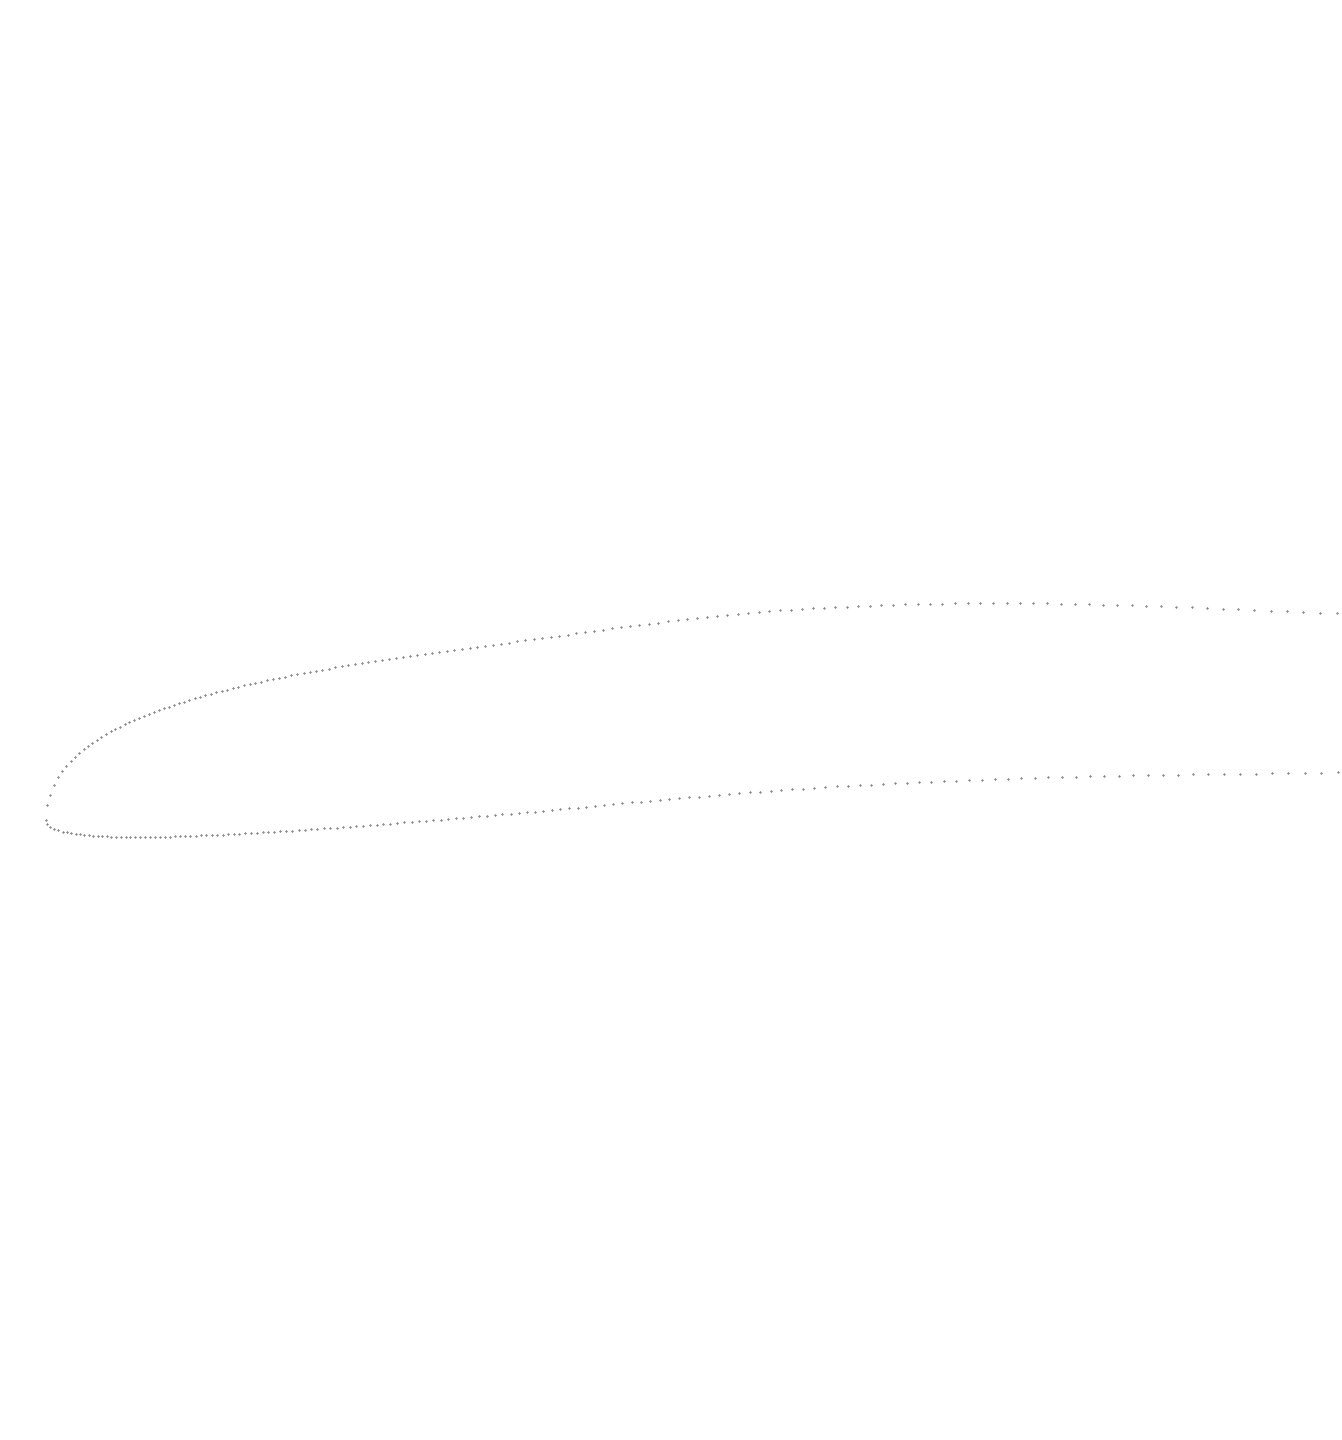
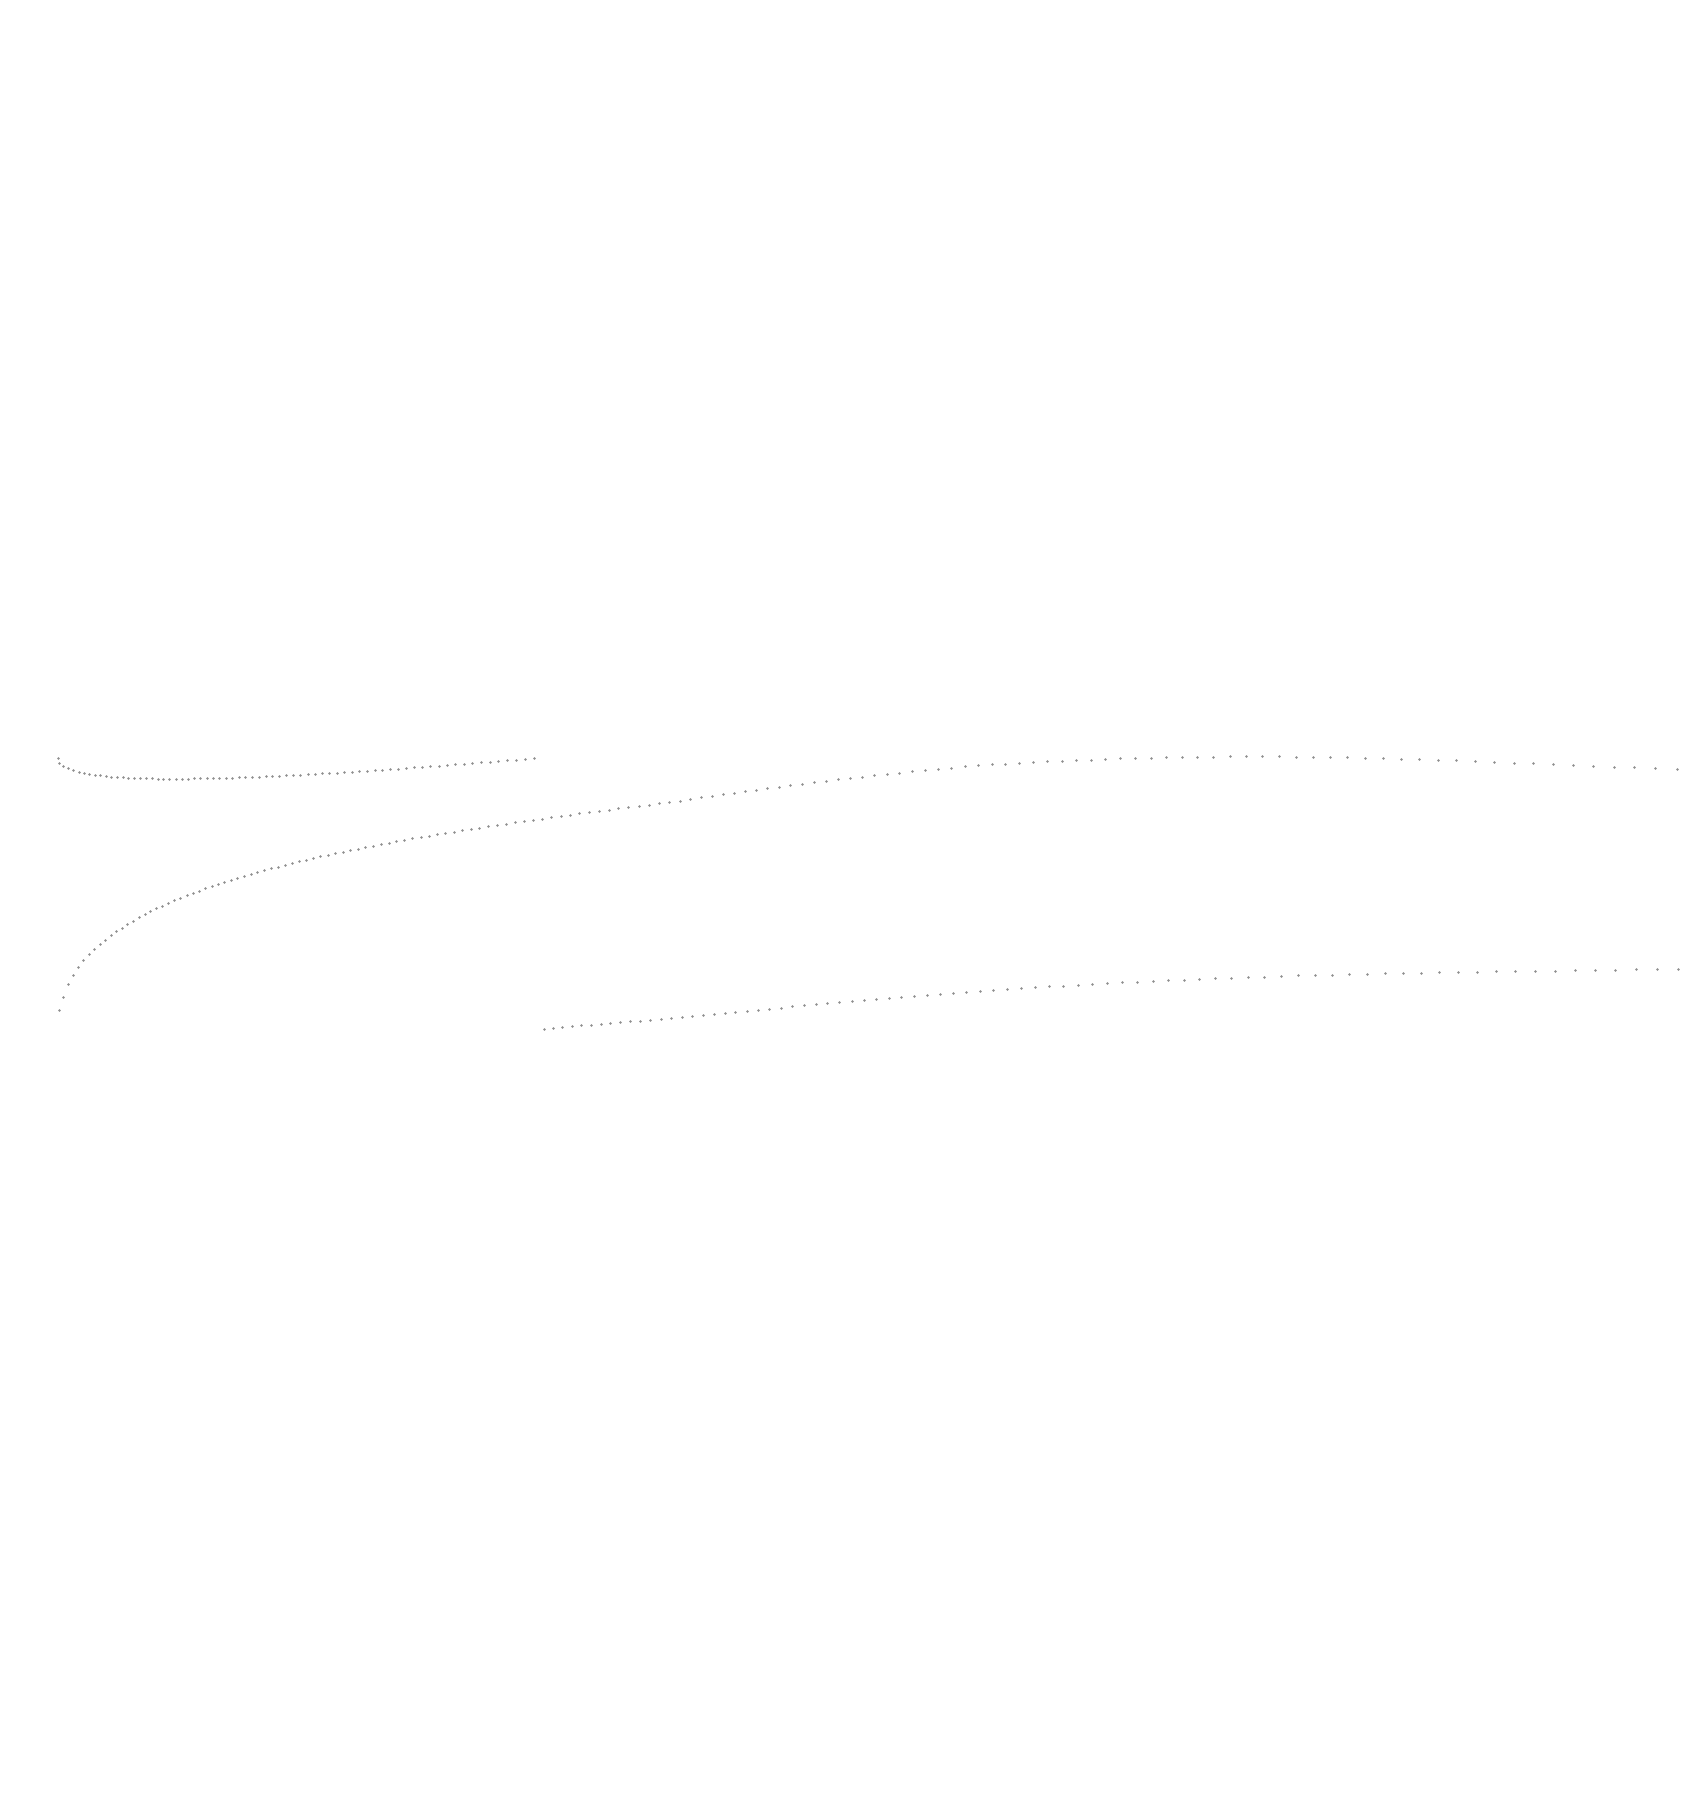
part: (233, 833) -> (293, 774), moved

